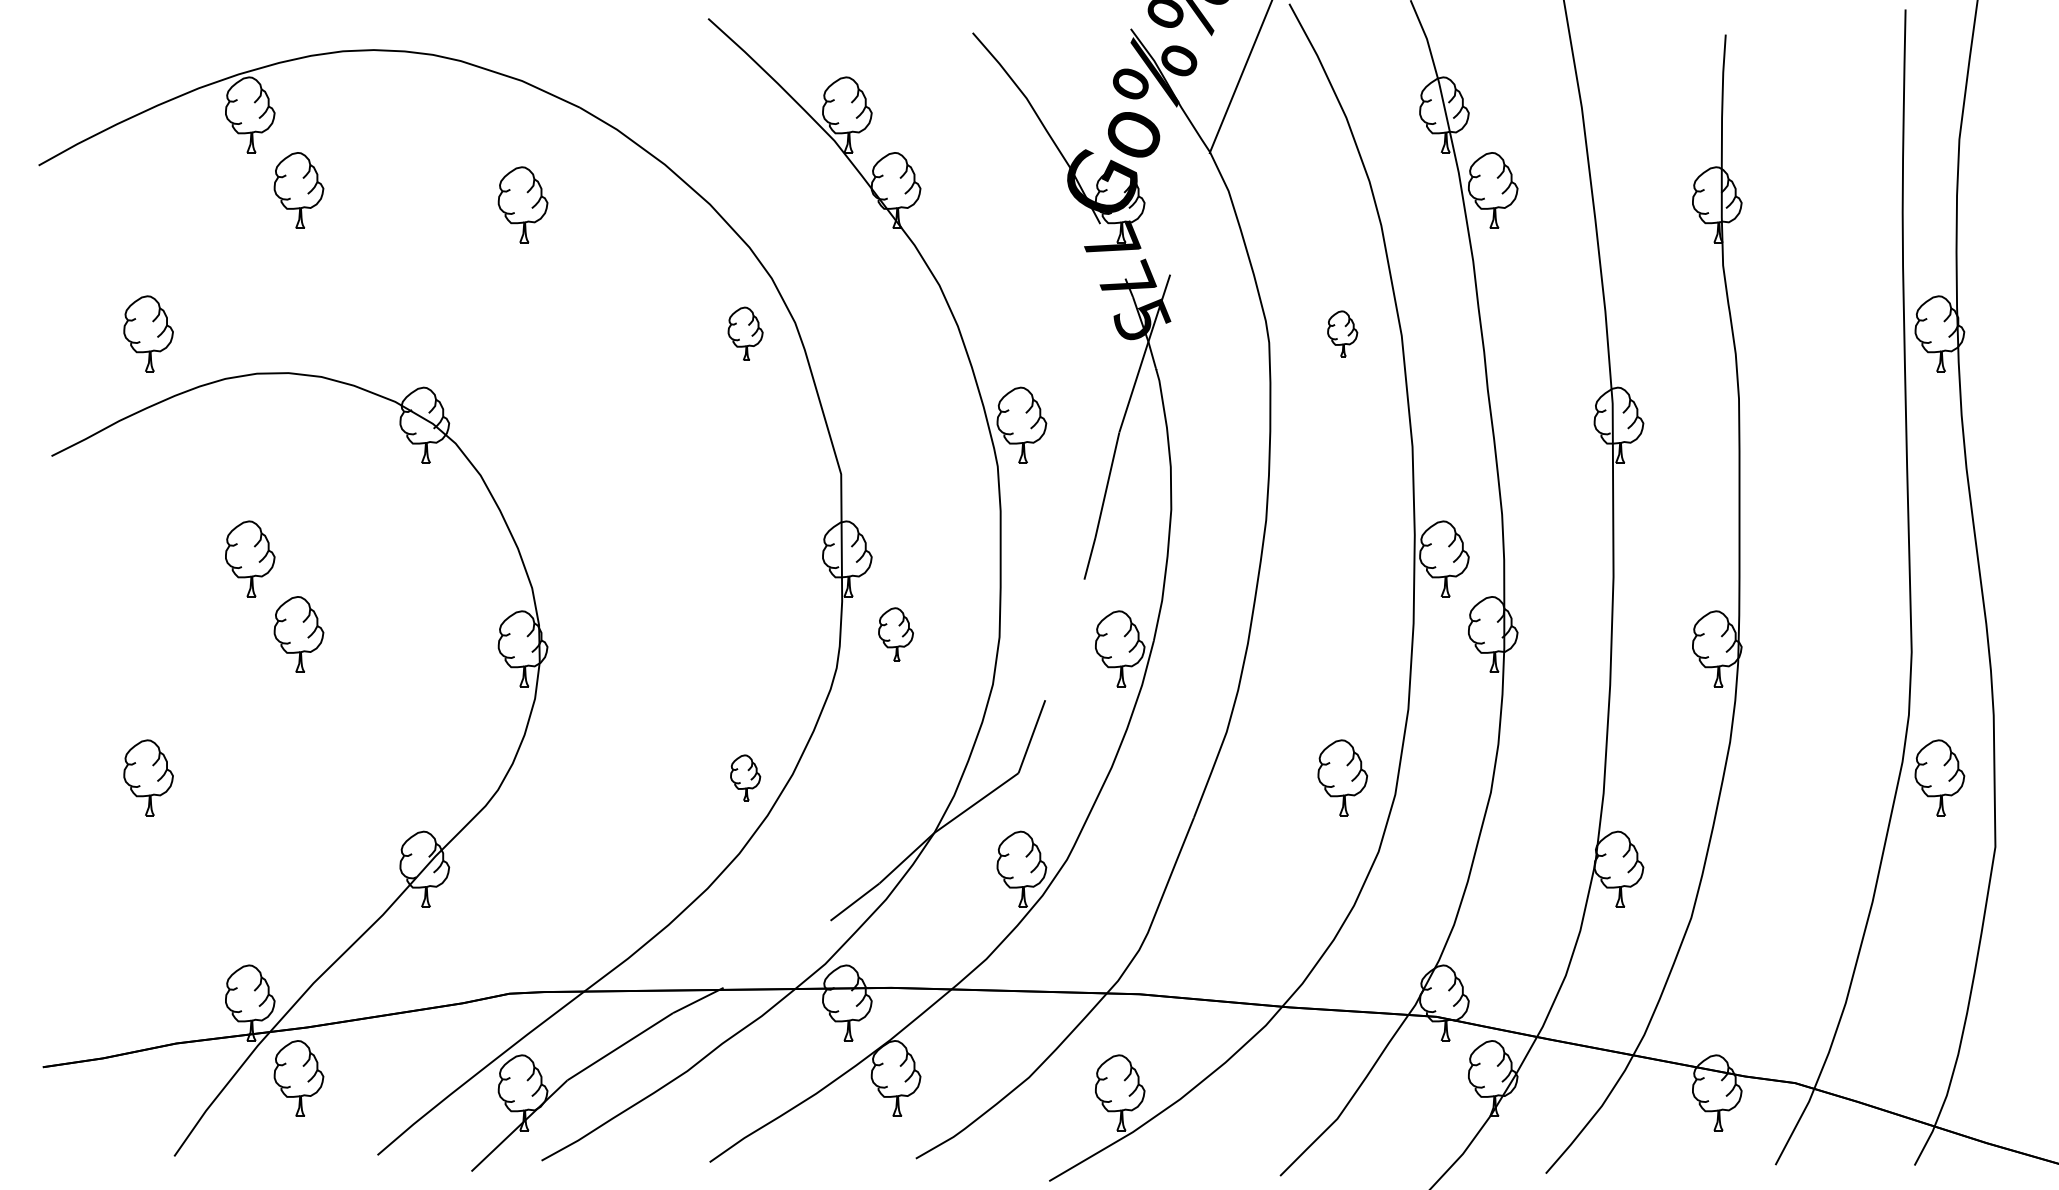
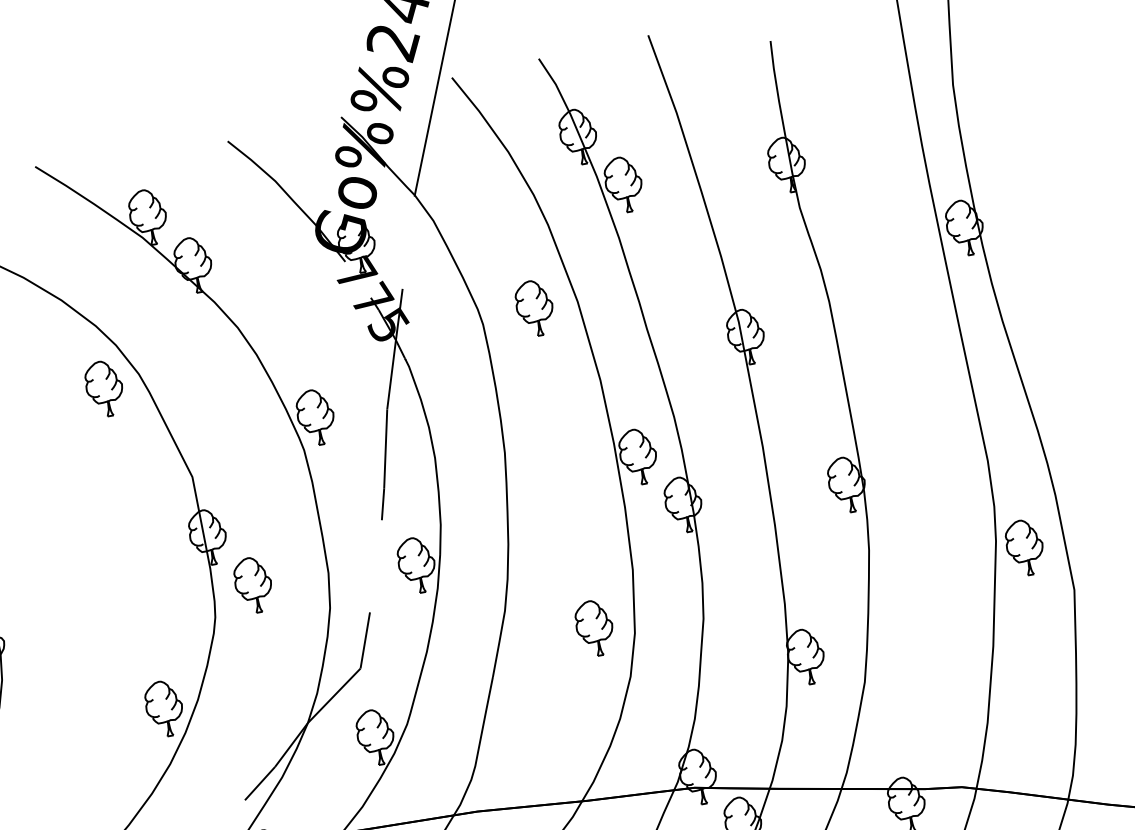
part: (745, 333) -> (104, 388), size x1.43
part: (1342, 333) -> (534, 308), size x1.67
part: (895, 634) -> (253, 585), size x1.43
part: (745, 777) -> (164, 708), size x1.67

